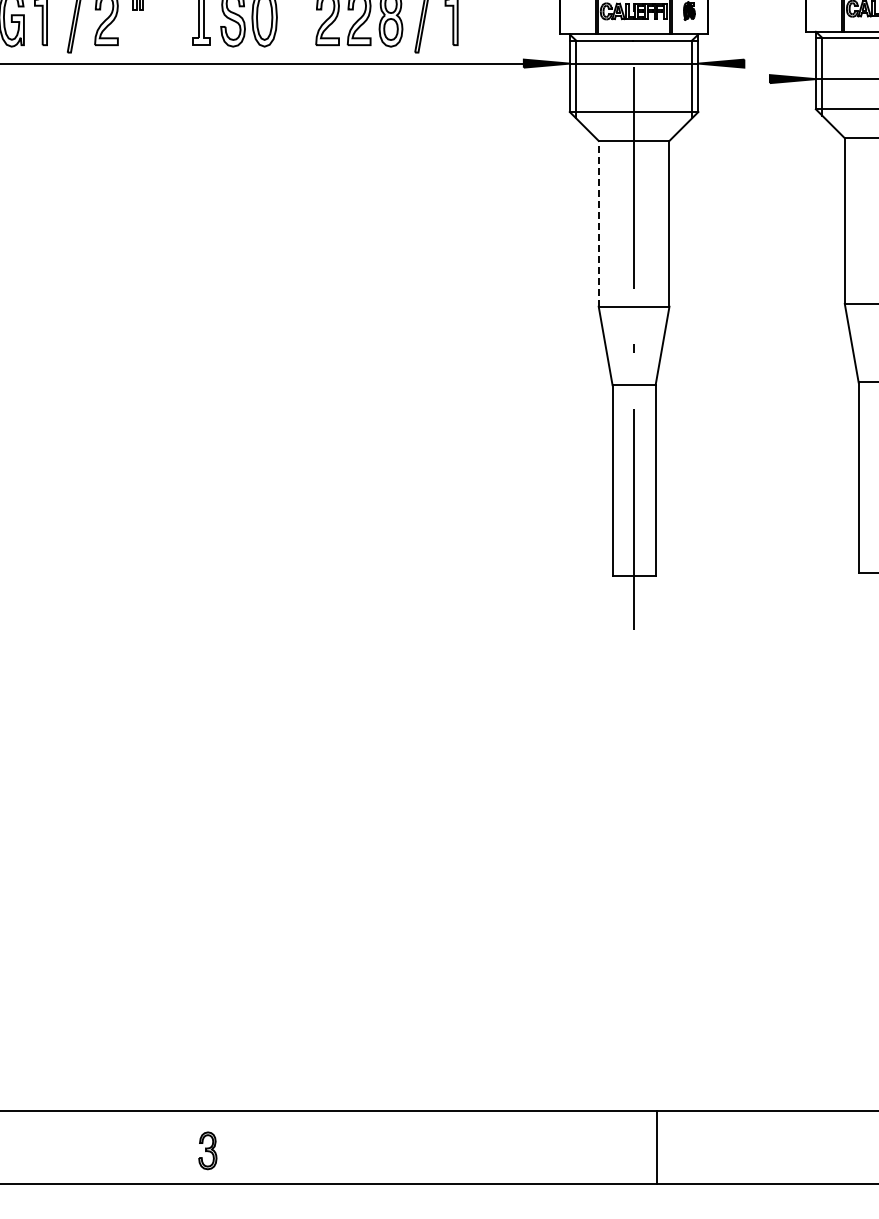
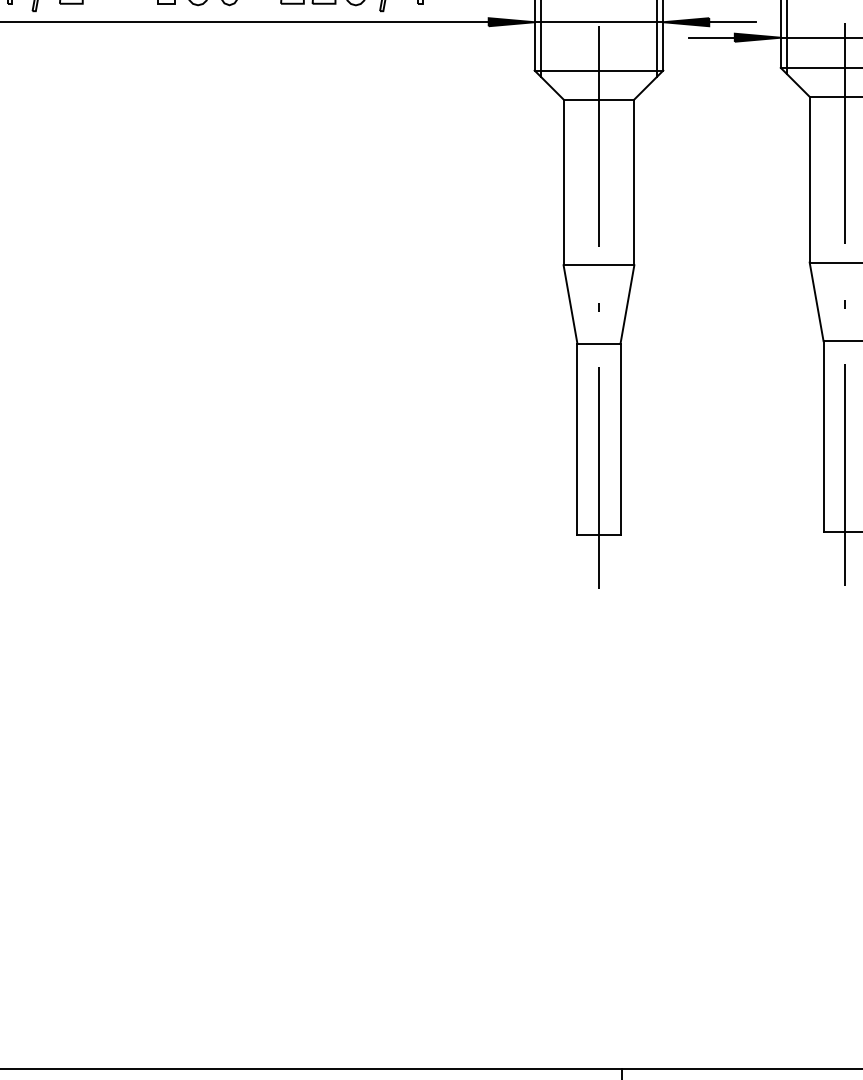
line: (767, 63) -> (732, 22), added
line: (746, 79) -> (711, 38), added
line: (598, 223) -> (563, 182), dashed -> solid

